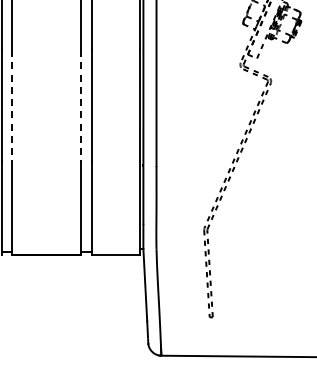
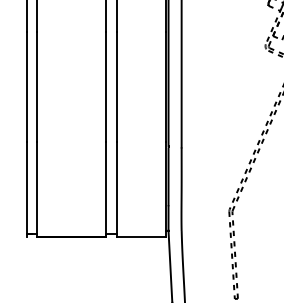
line: (12, 106) -> (37, 88), dashed -> solid
line: (81, 106) -> (106, 88), dashed -> solid

